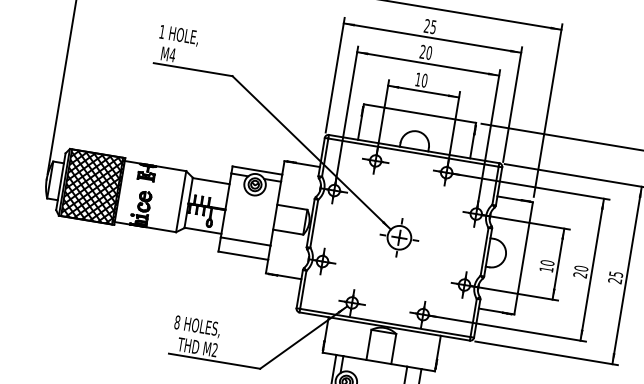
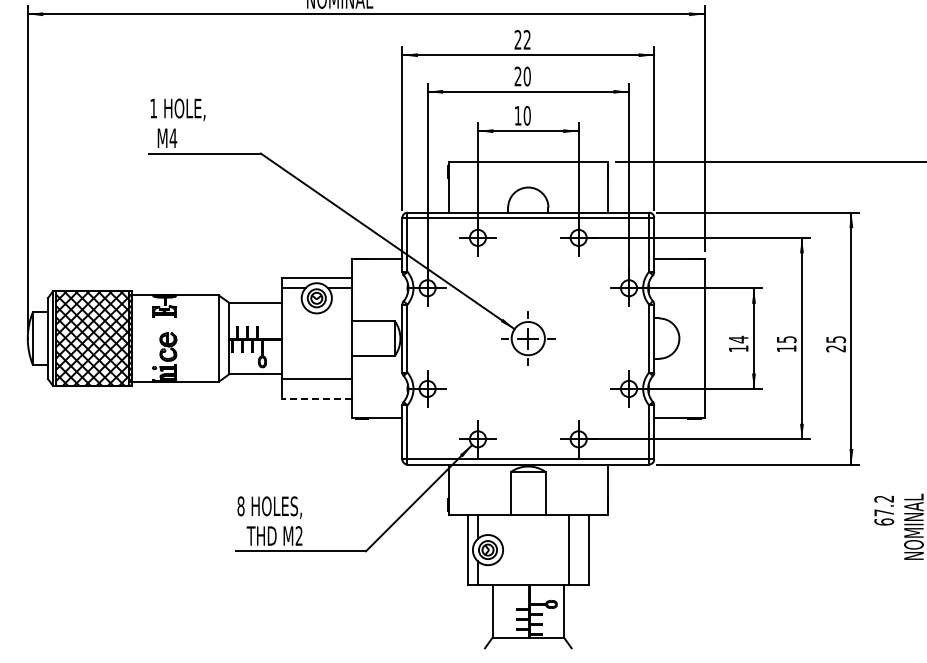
text: (433, 26) -> (526, 39), 25 -> 22
line: (243, 256) -> (316, 399), solid -> dashed
text: (547, 262) -> (738, 339), 10 -> 14
text: (580, 272) -> (786, 344), 20 -> 15

